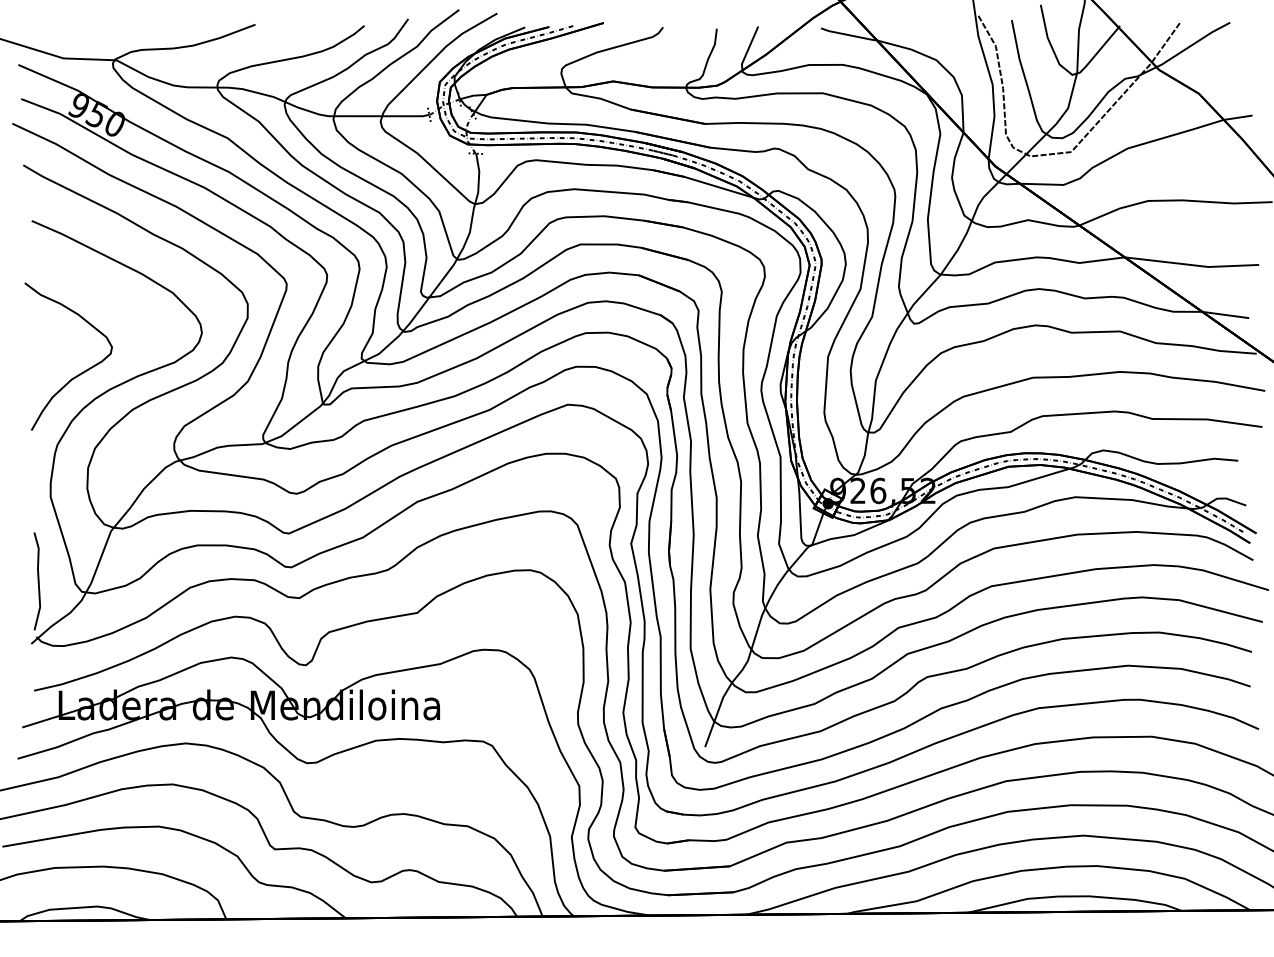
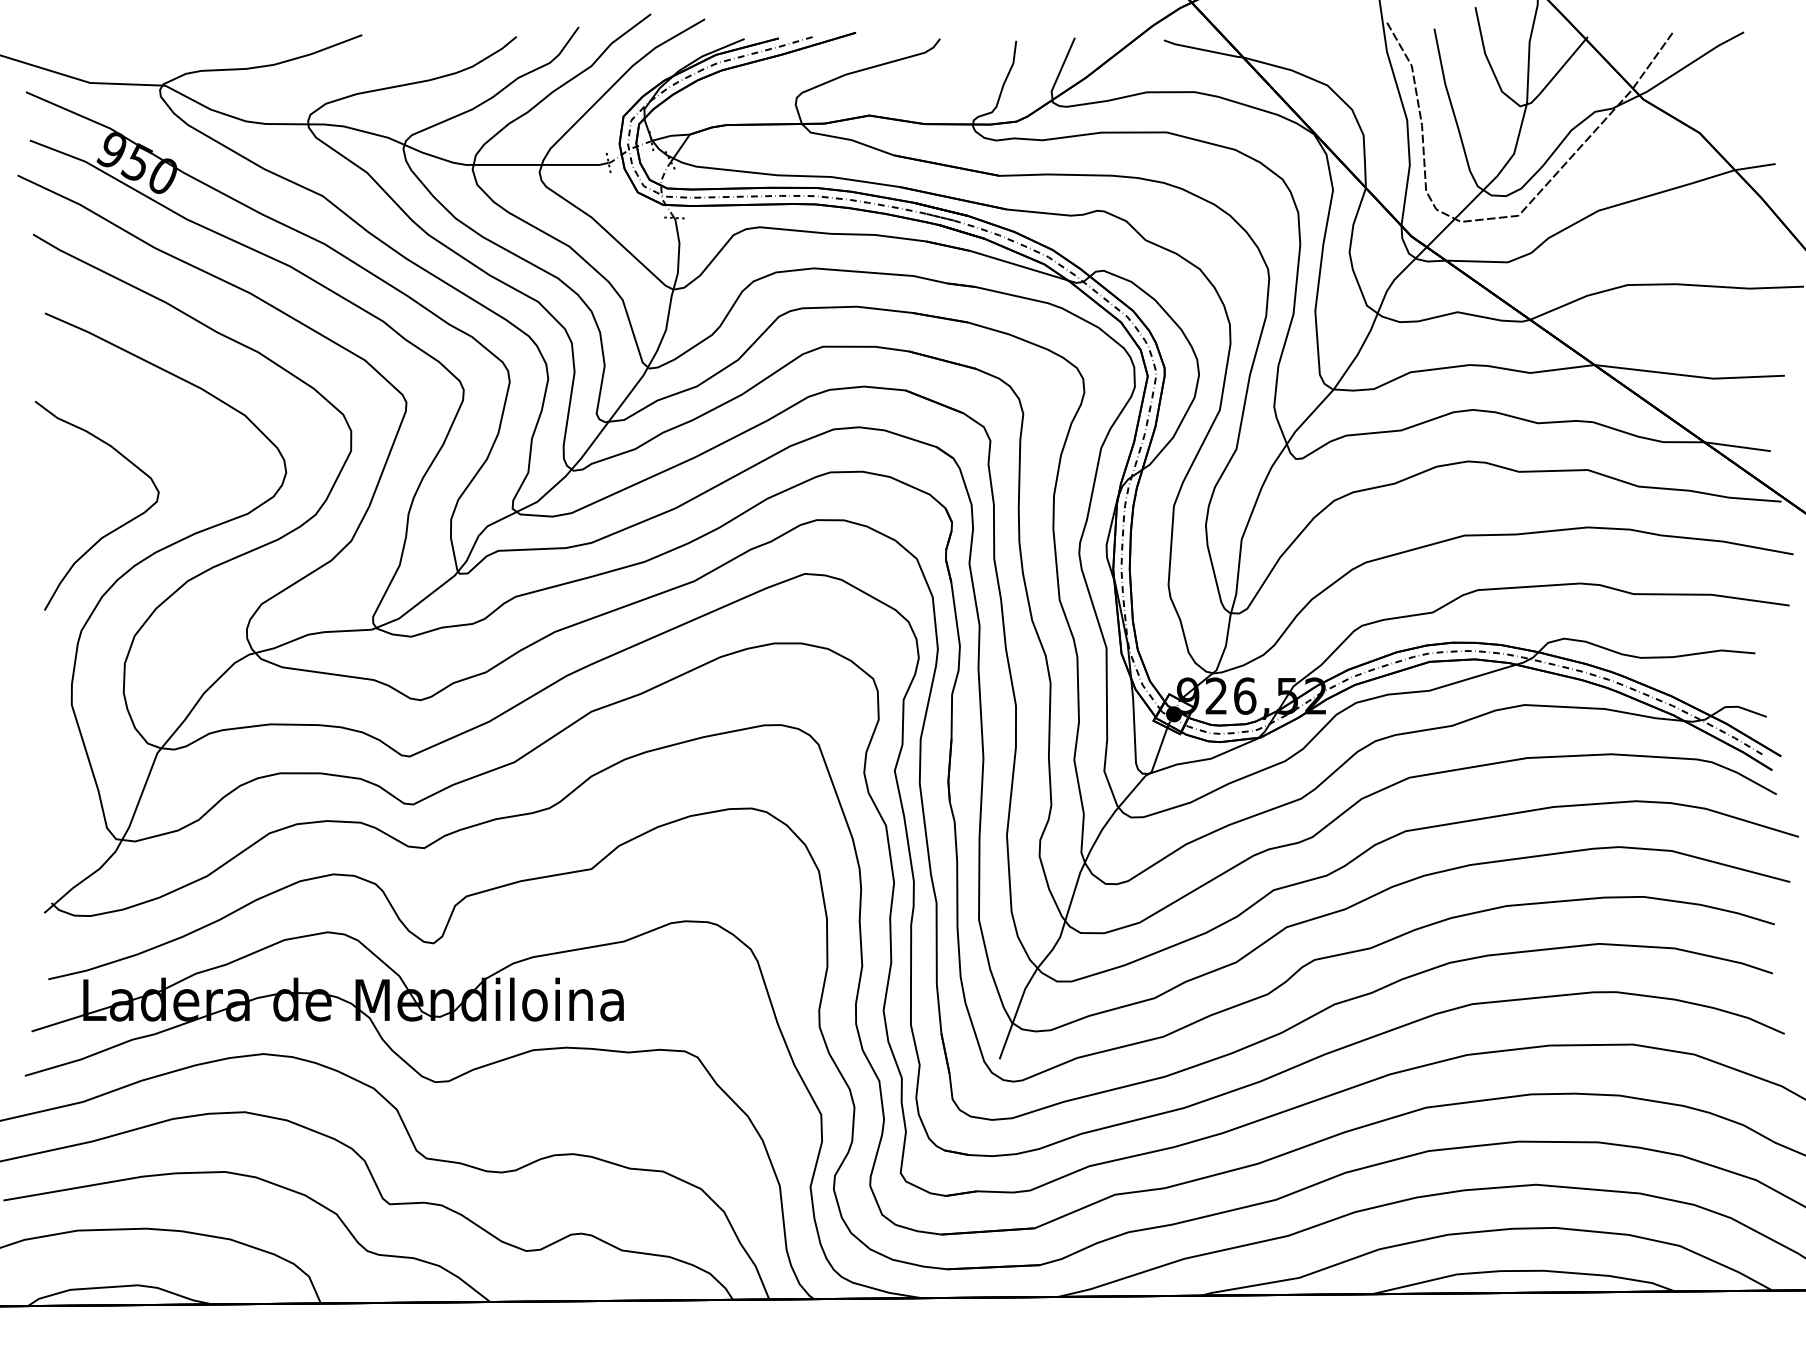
line: (37, 581) -> (53, 824), removed

